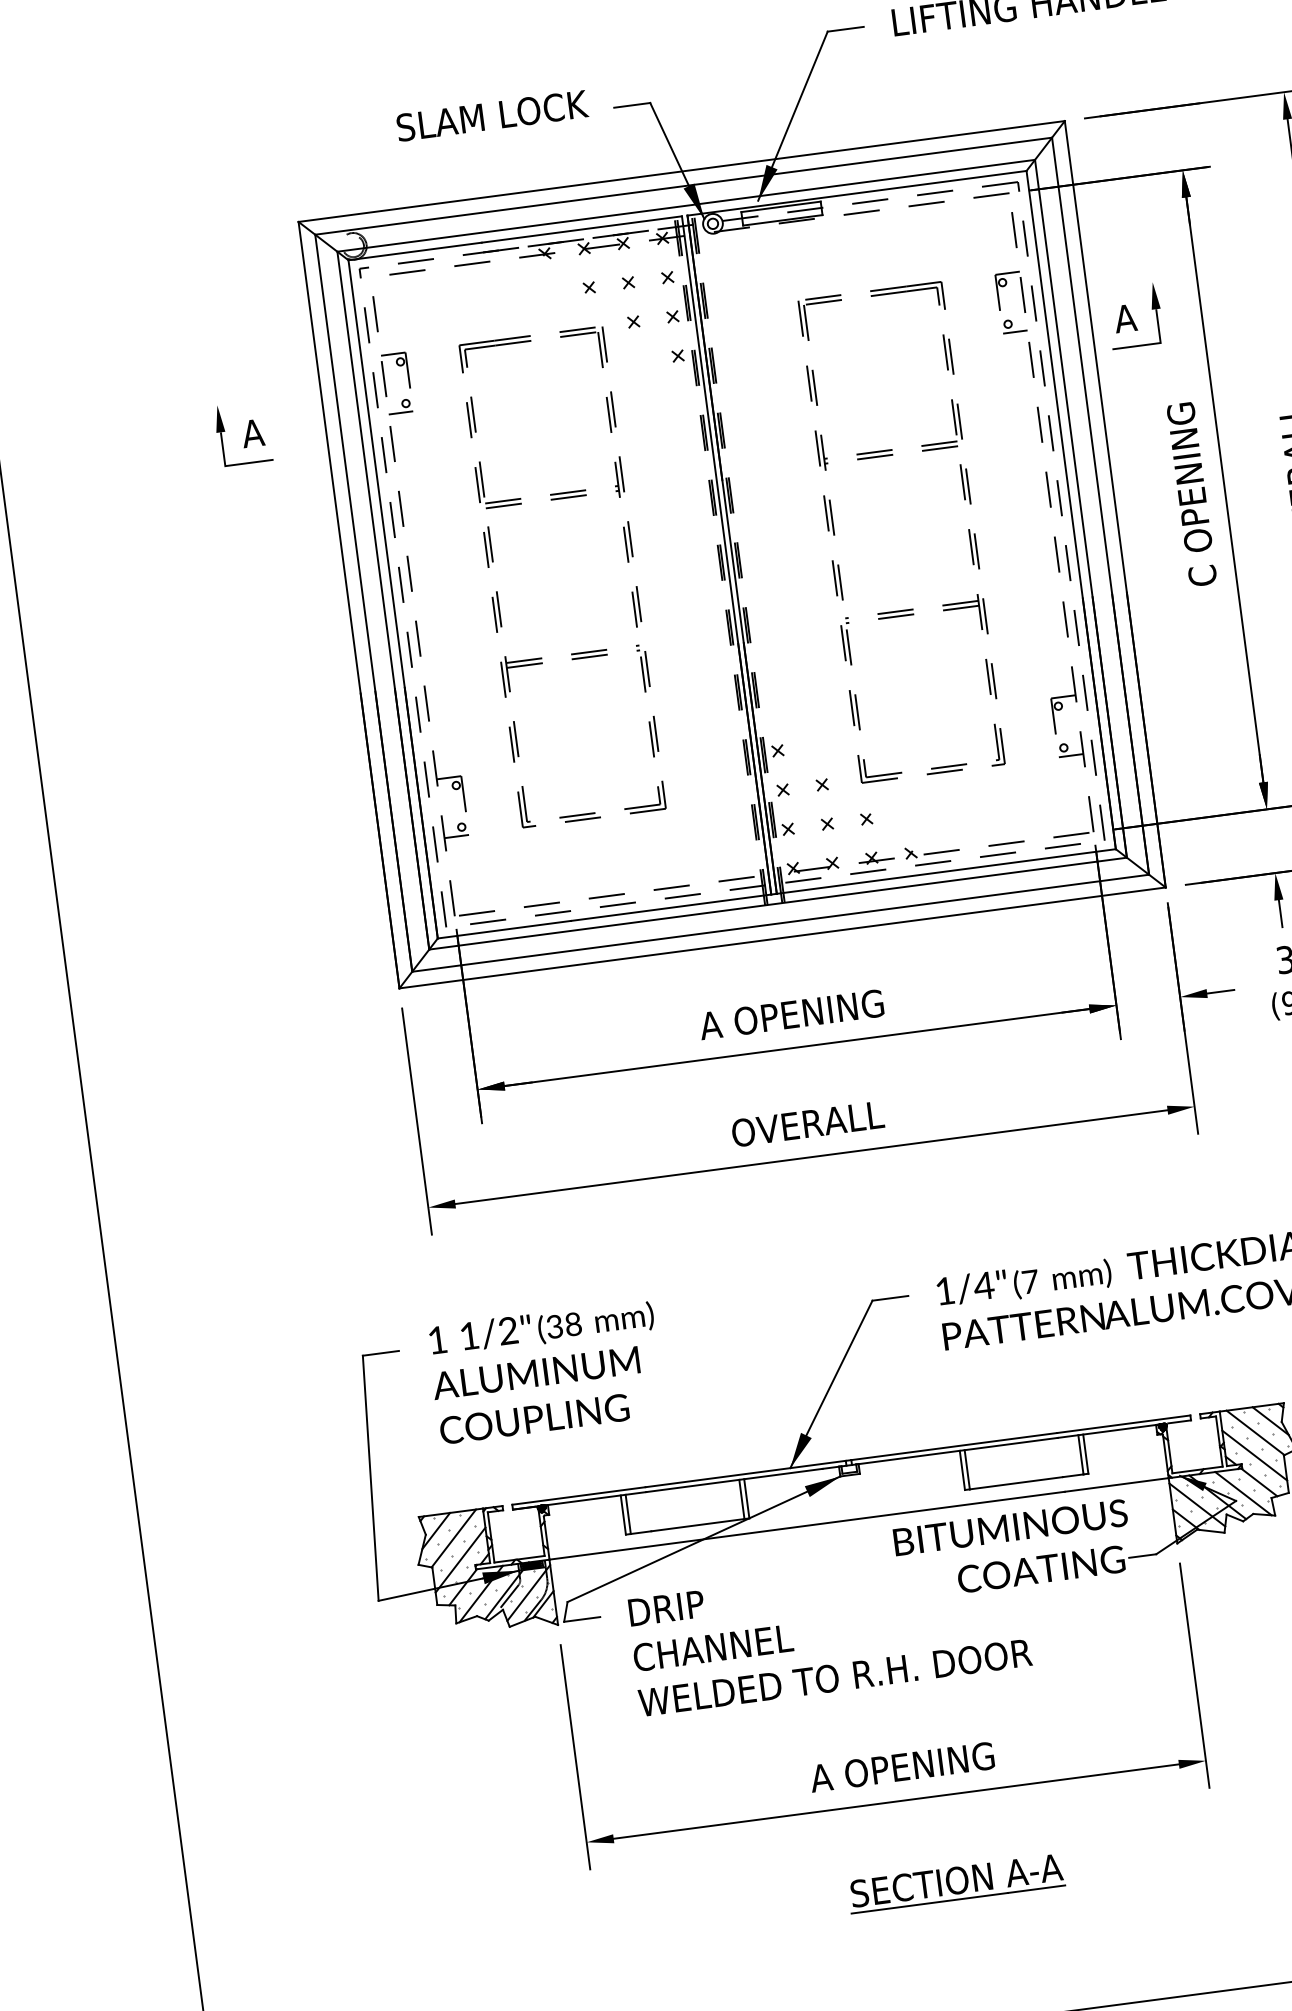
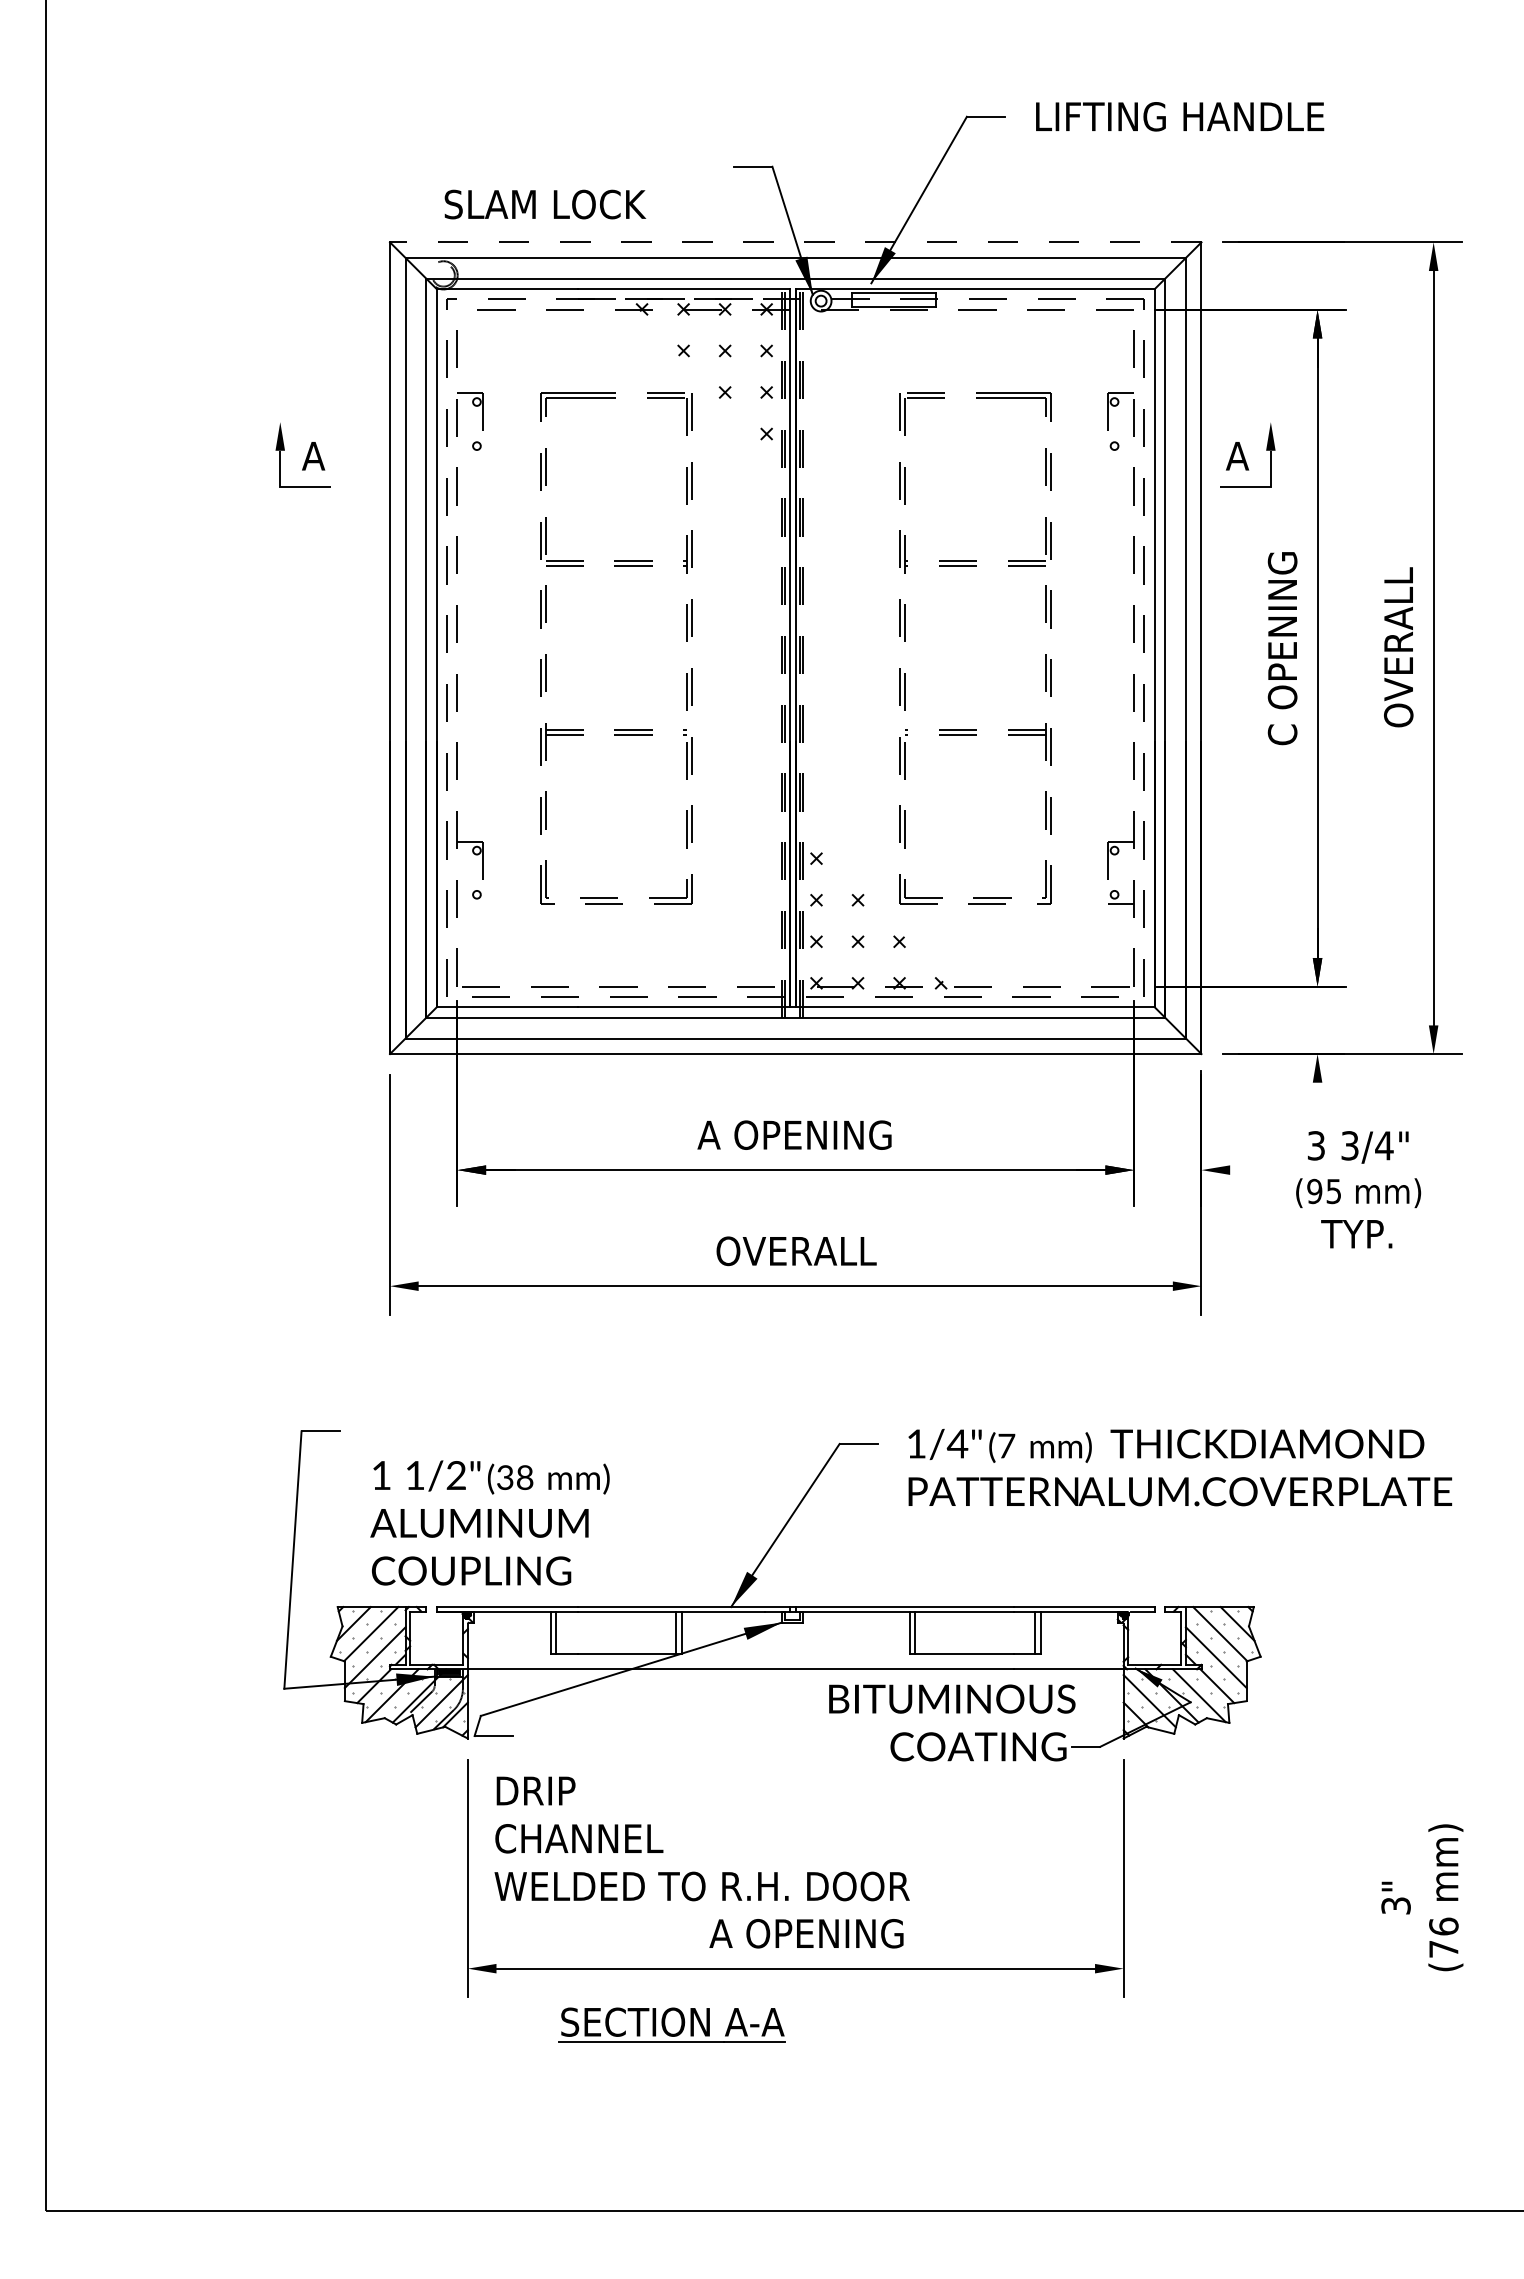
text: (492, 115) -> (545, 204), moved
line: (681, 171) -> (795, 242), solid -> dashed
line: (1015, 332) -> (1121, 455), removed
line: (401, 413) -> (470, 455), removed
line: (456, 836) -> (470, 903), removed
line: (1280, 913) -> (1317, 1096), removed
line: (1220, 992) -> (1244, 1170), removed
text: (545, 1371) -> (489, 1522), moved
text: (828, 1632) -> (701, 1838), moved
part: (955, 1882) -> (671, 2024), moved

